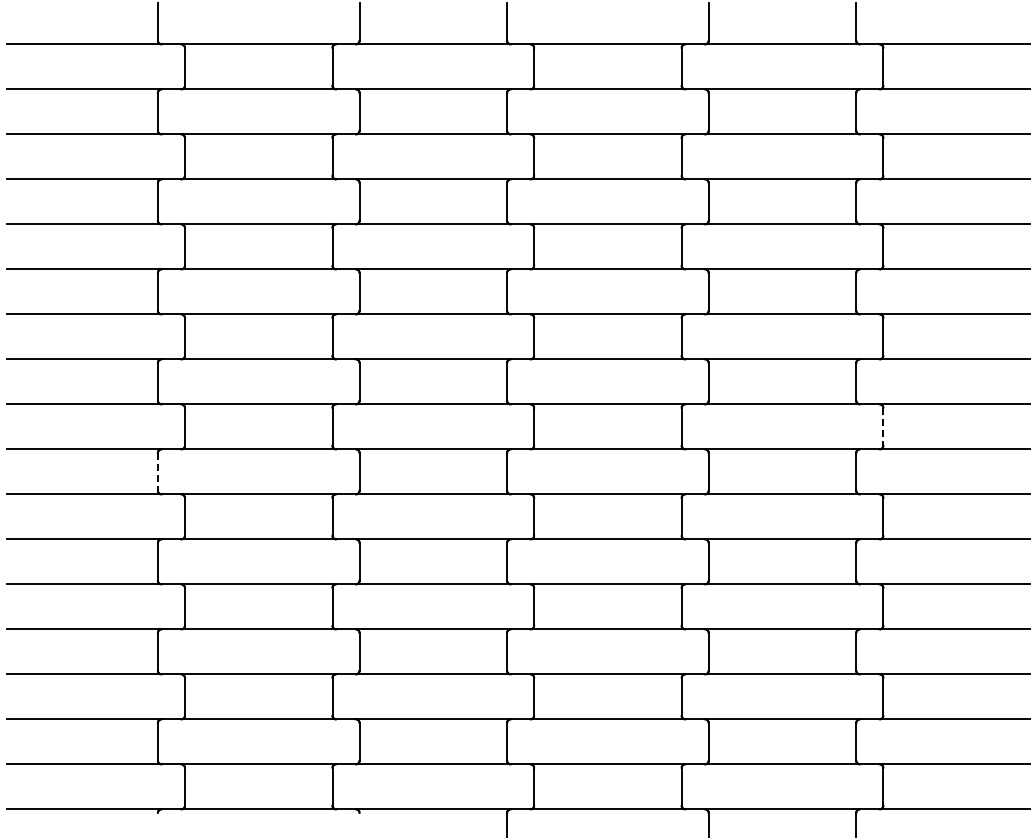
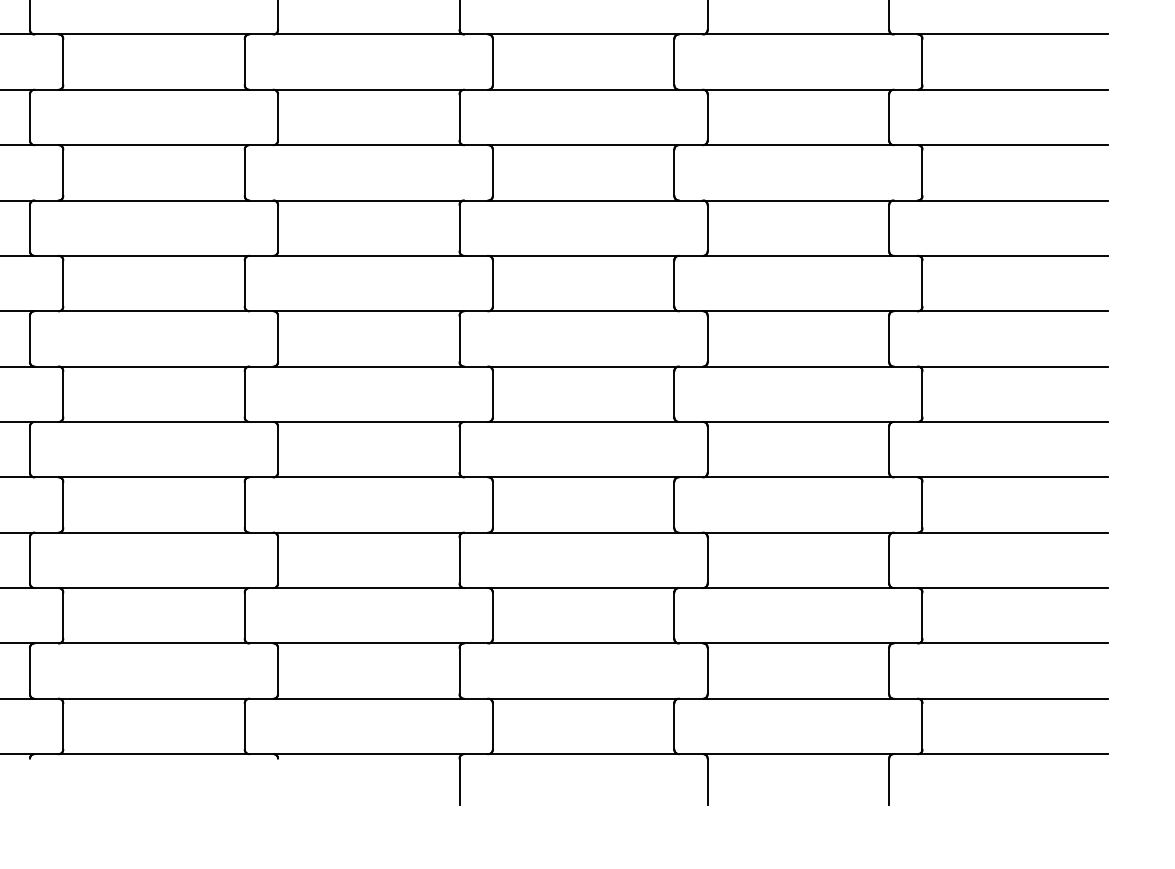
line: (883, 426) -> (922, 283), dashed -> solid
line: (157, 471) -> (29, 338), dashed -> solid

